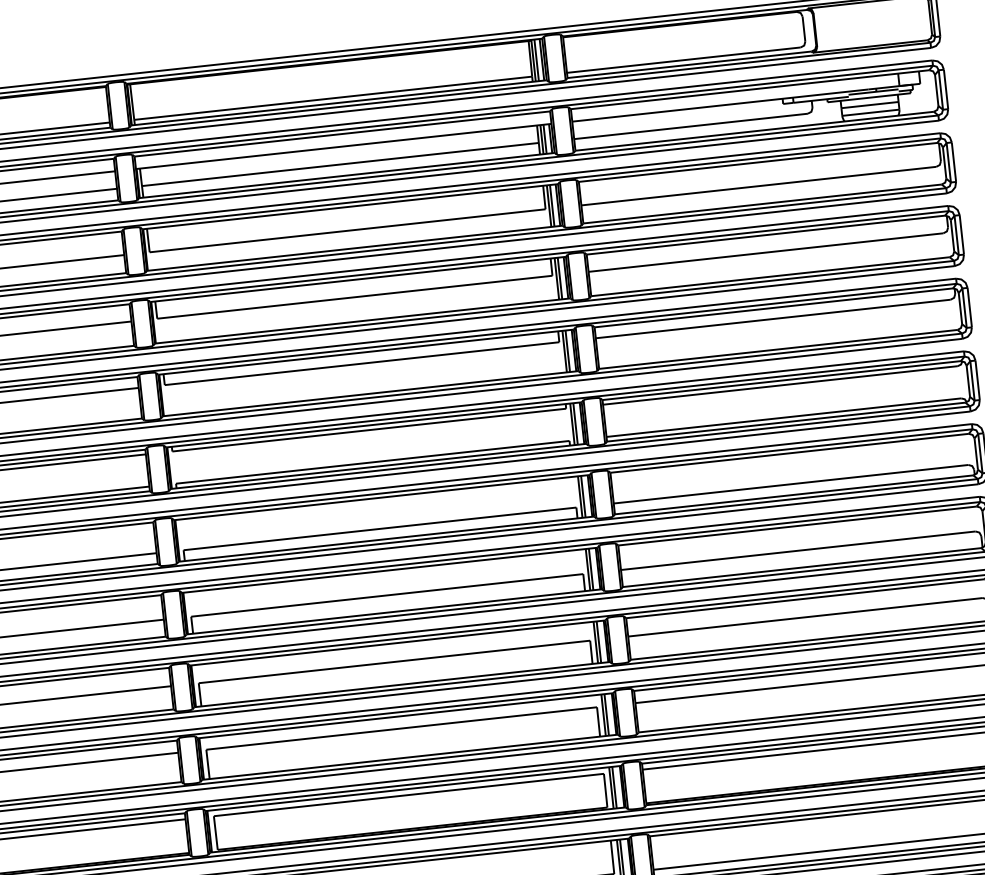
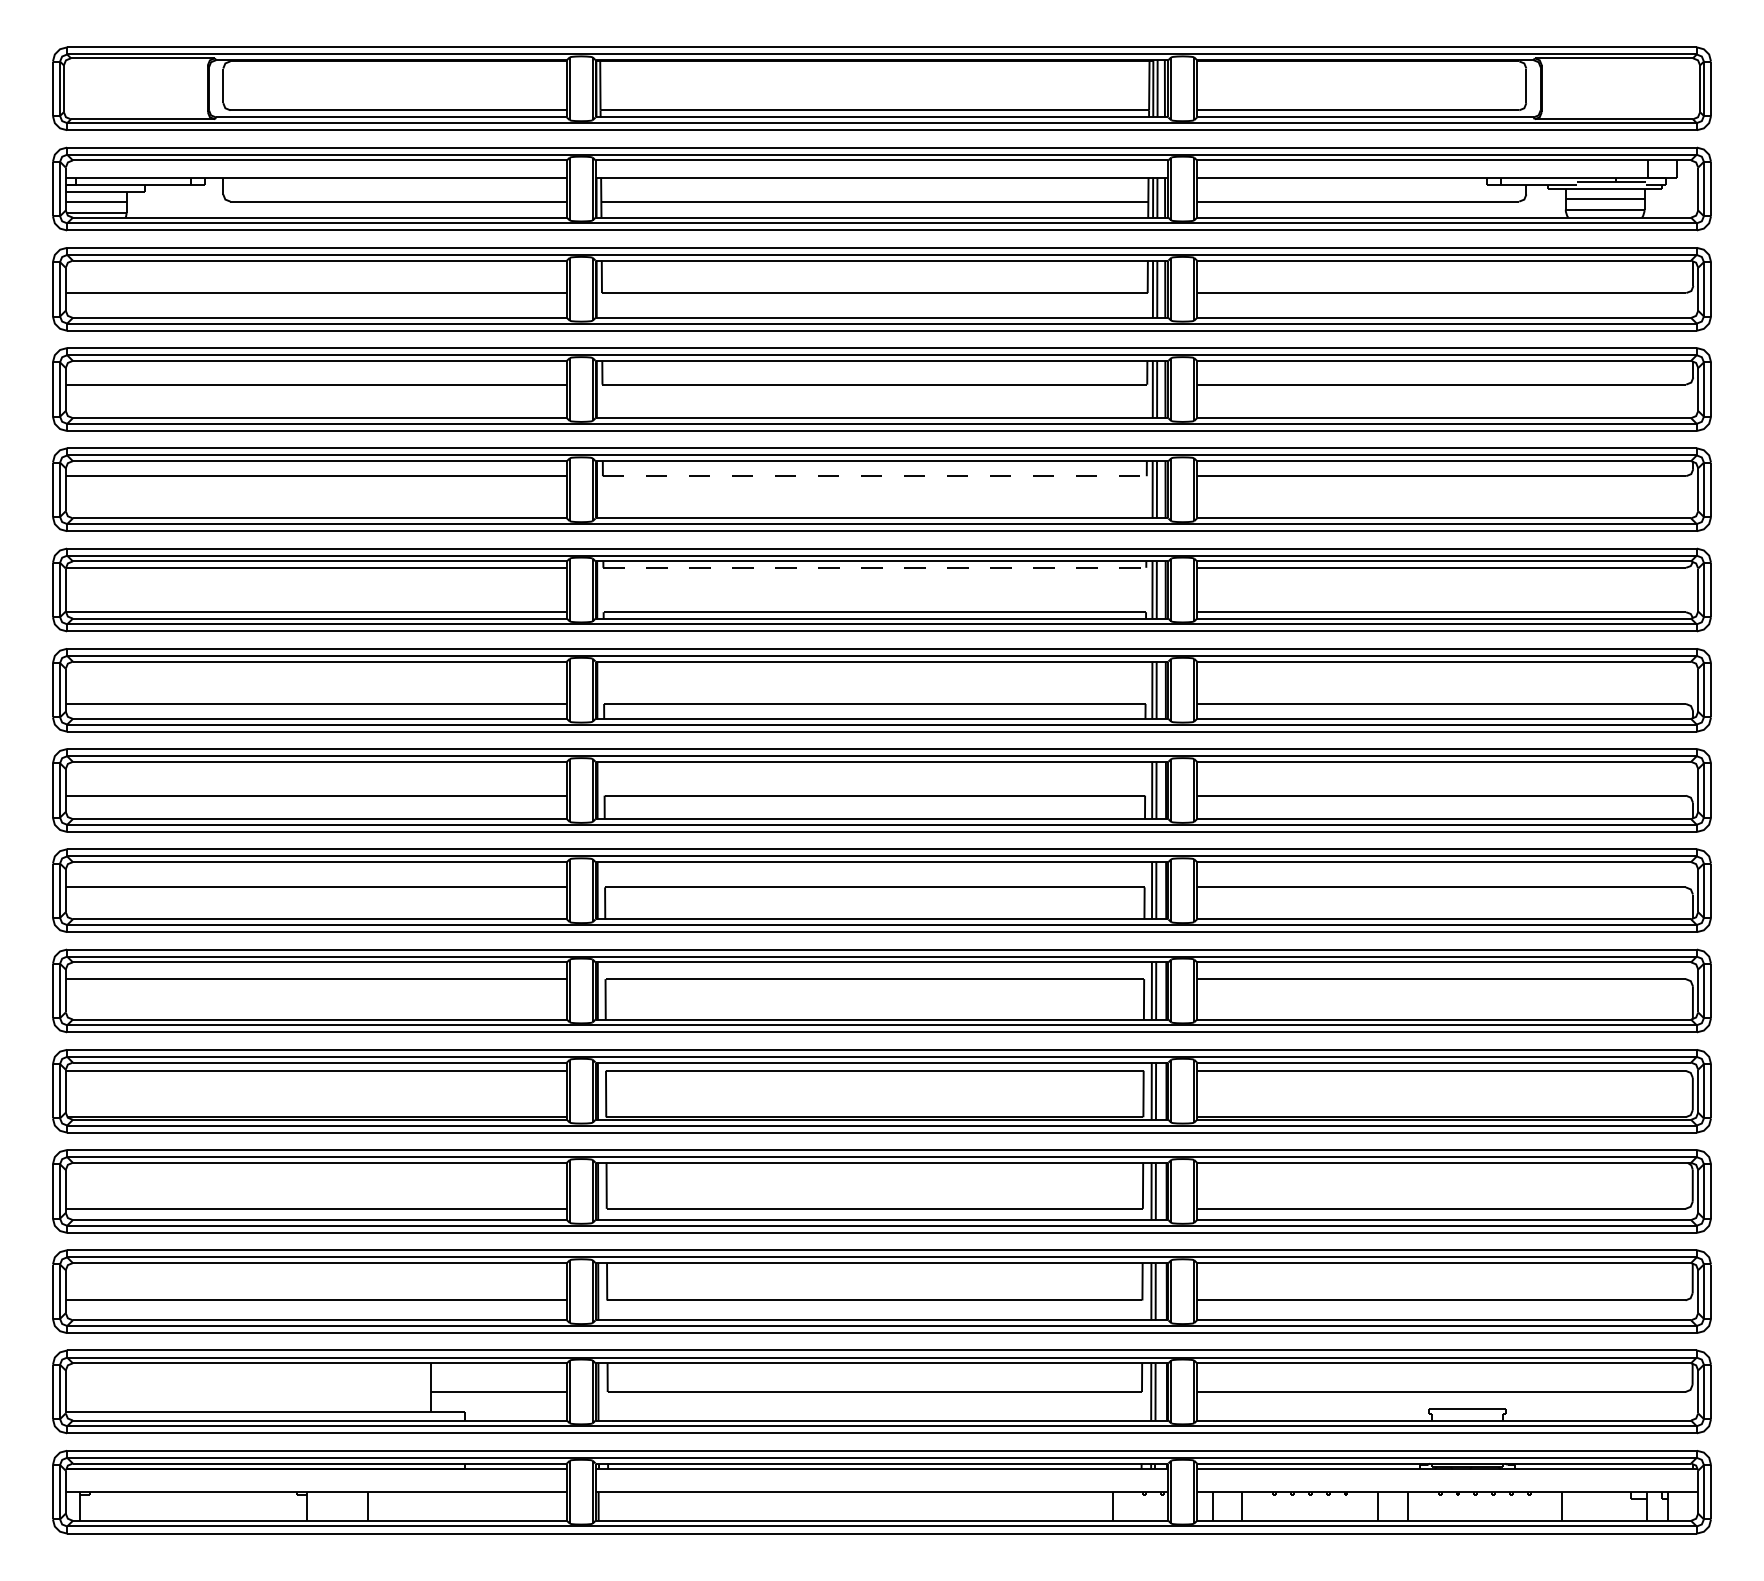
line: (361, 363) -> (874, 476), solid -> dashed
line: (369, 429) -> (875, 567), solid -> dashed

